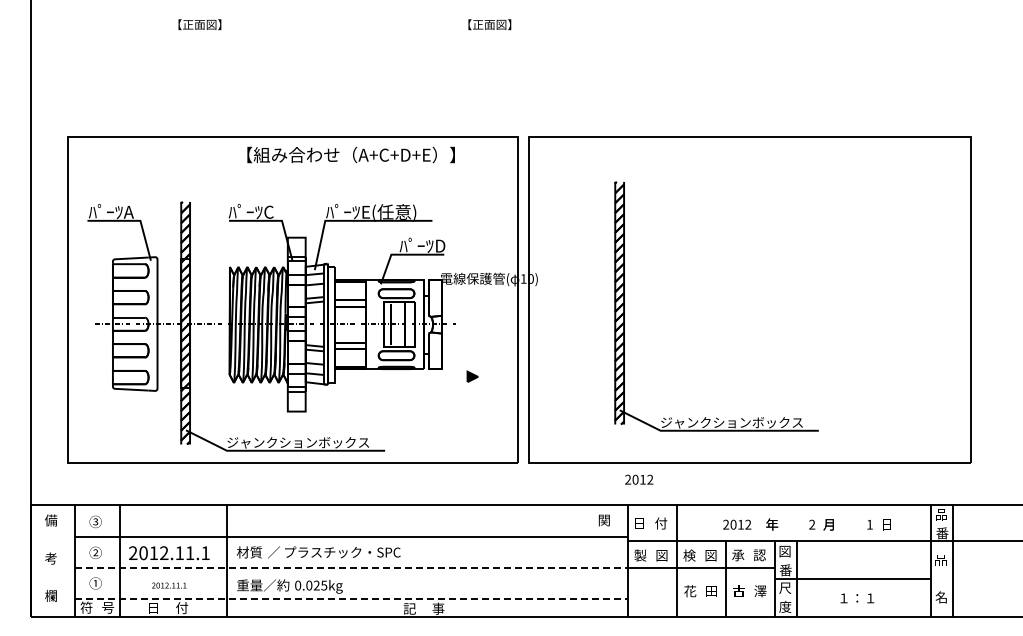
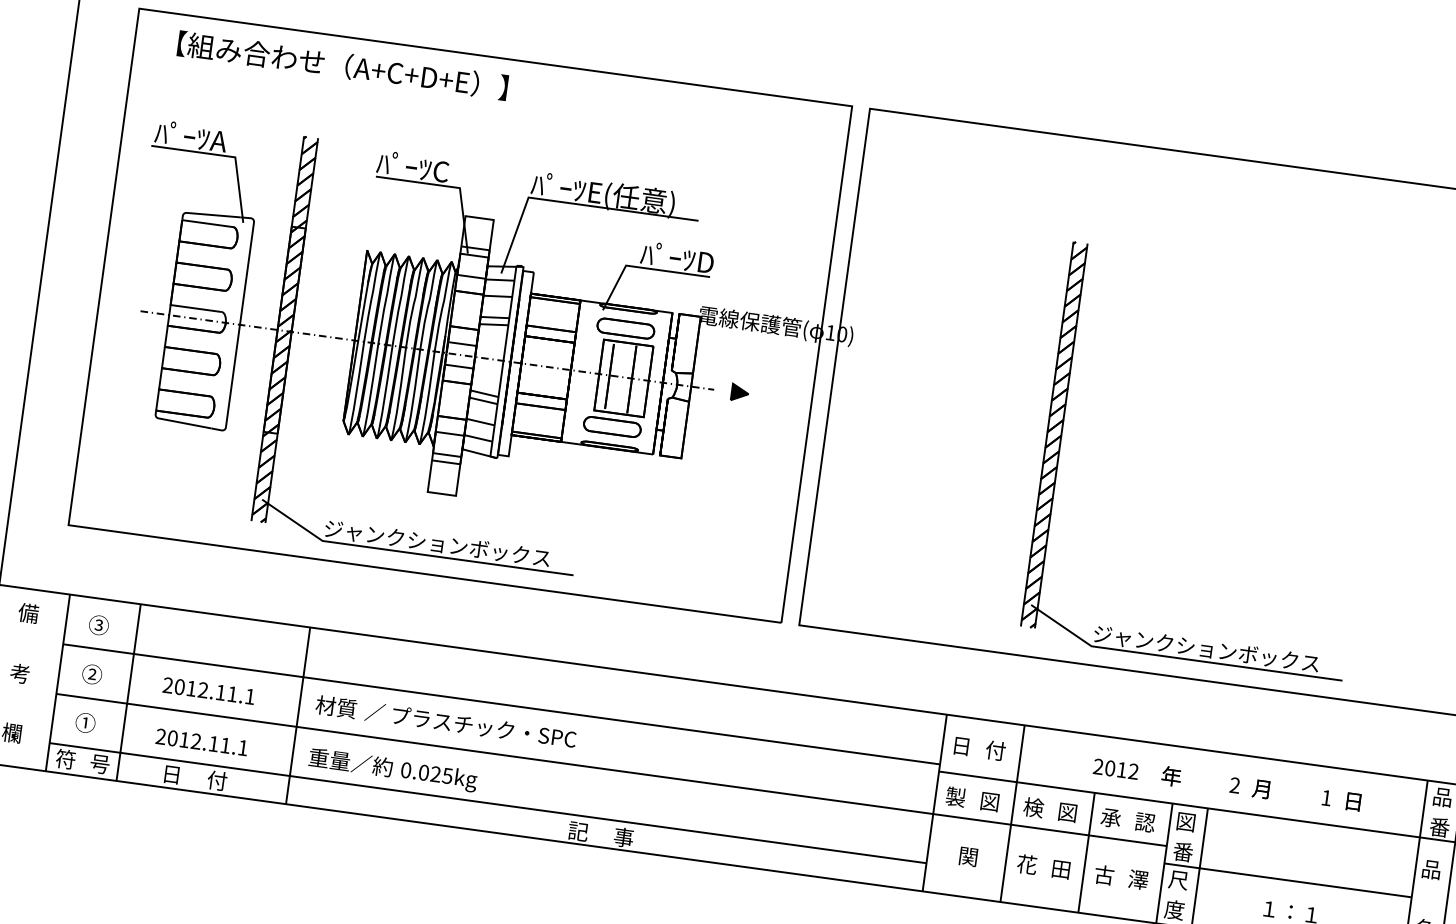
text: (350, 154) -> (341, 64), moved
part: (624, 306) -> (1061, 441), moved
part: (472, 376) -> (739, 392), moved
part: (639, 479) -> (970, 676), removed
part: (603, 520) -> (967, 856), moved
part: (169, 553) -> (209, 691), size x0.71
line: (352, 567) -> (496, 753), dashed -> solid
part: (168, 585) -> (200, 742), size x1.67
line: (352, 598) -> (489, 802), dashed -> solid

